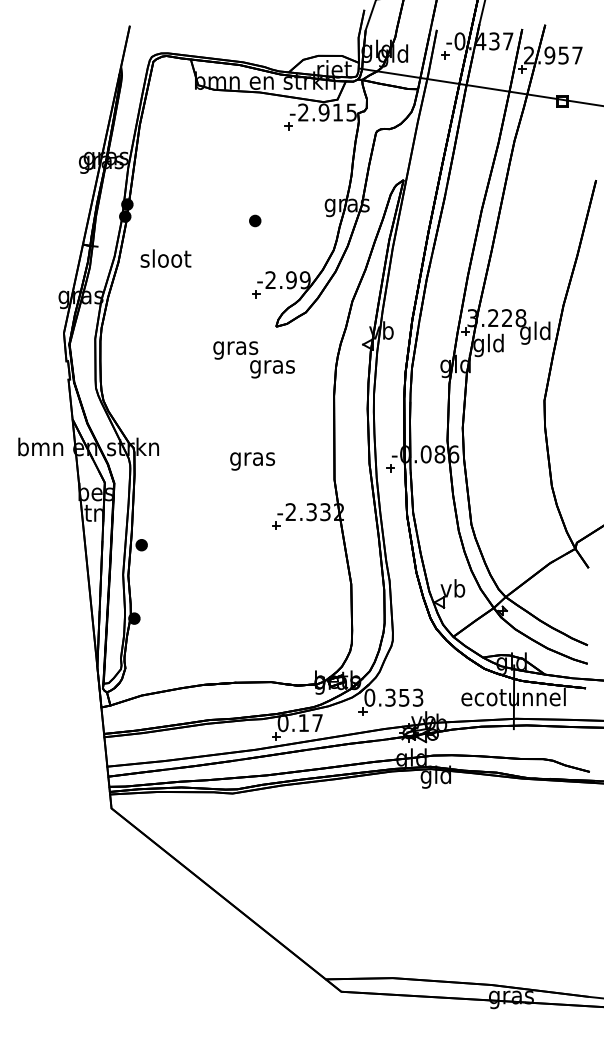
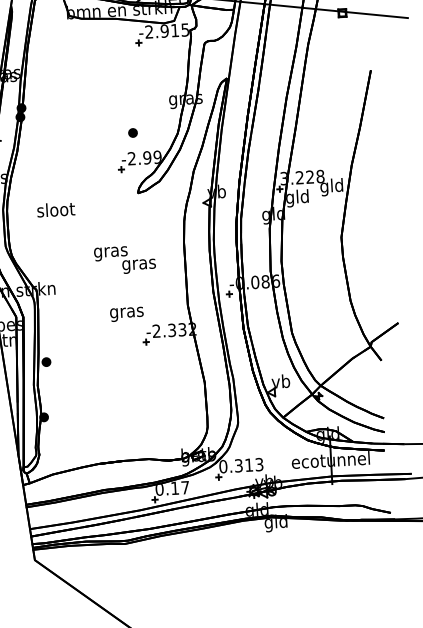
part: (255, 220) -> (133, 132), moved
text: (165, 258) -> (55, 209), moved
text: (253, 359) -> (124, 259), moved
text: (252, 461) -> (126, 314), moved
text: (404, 697) -> (249, 465), 0.353 -> 0.313

